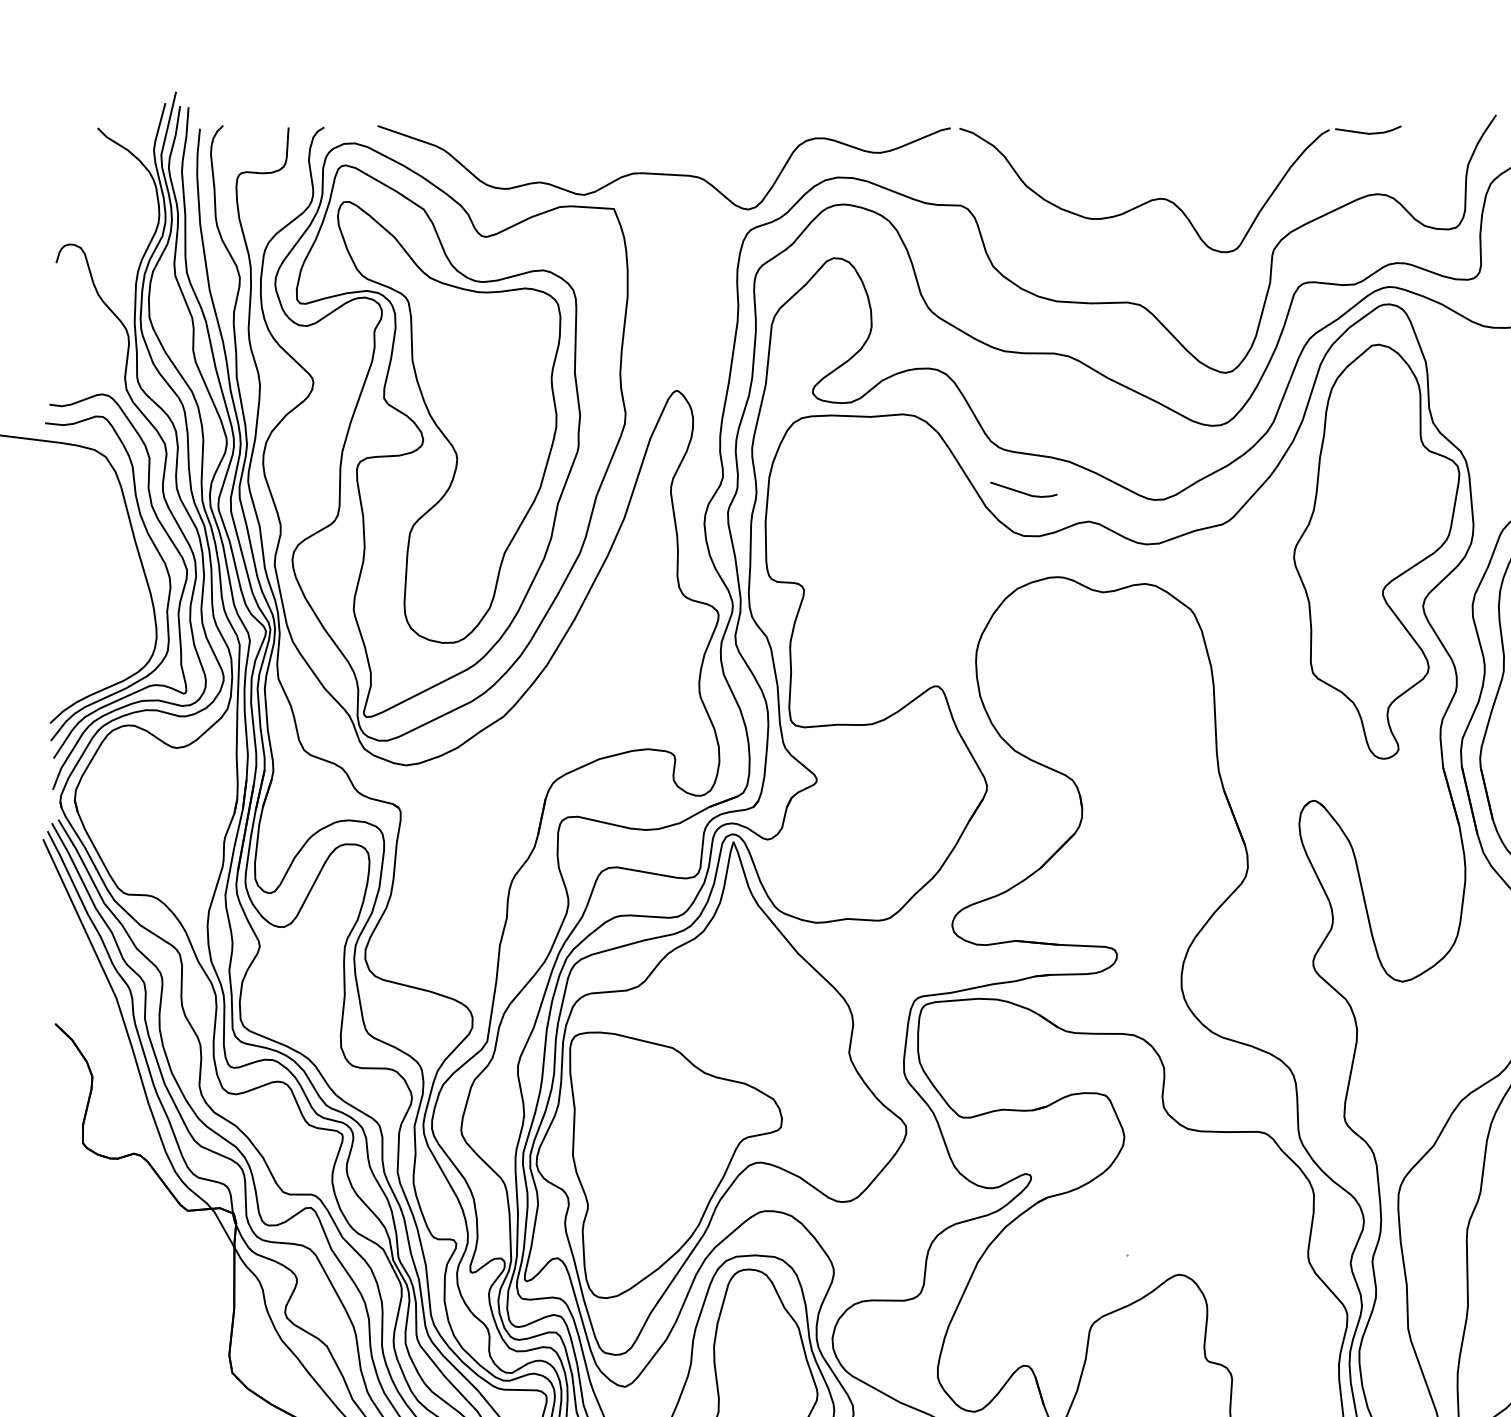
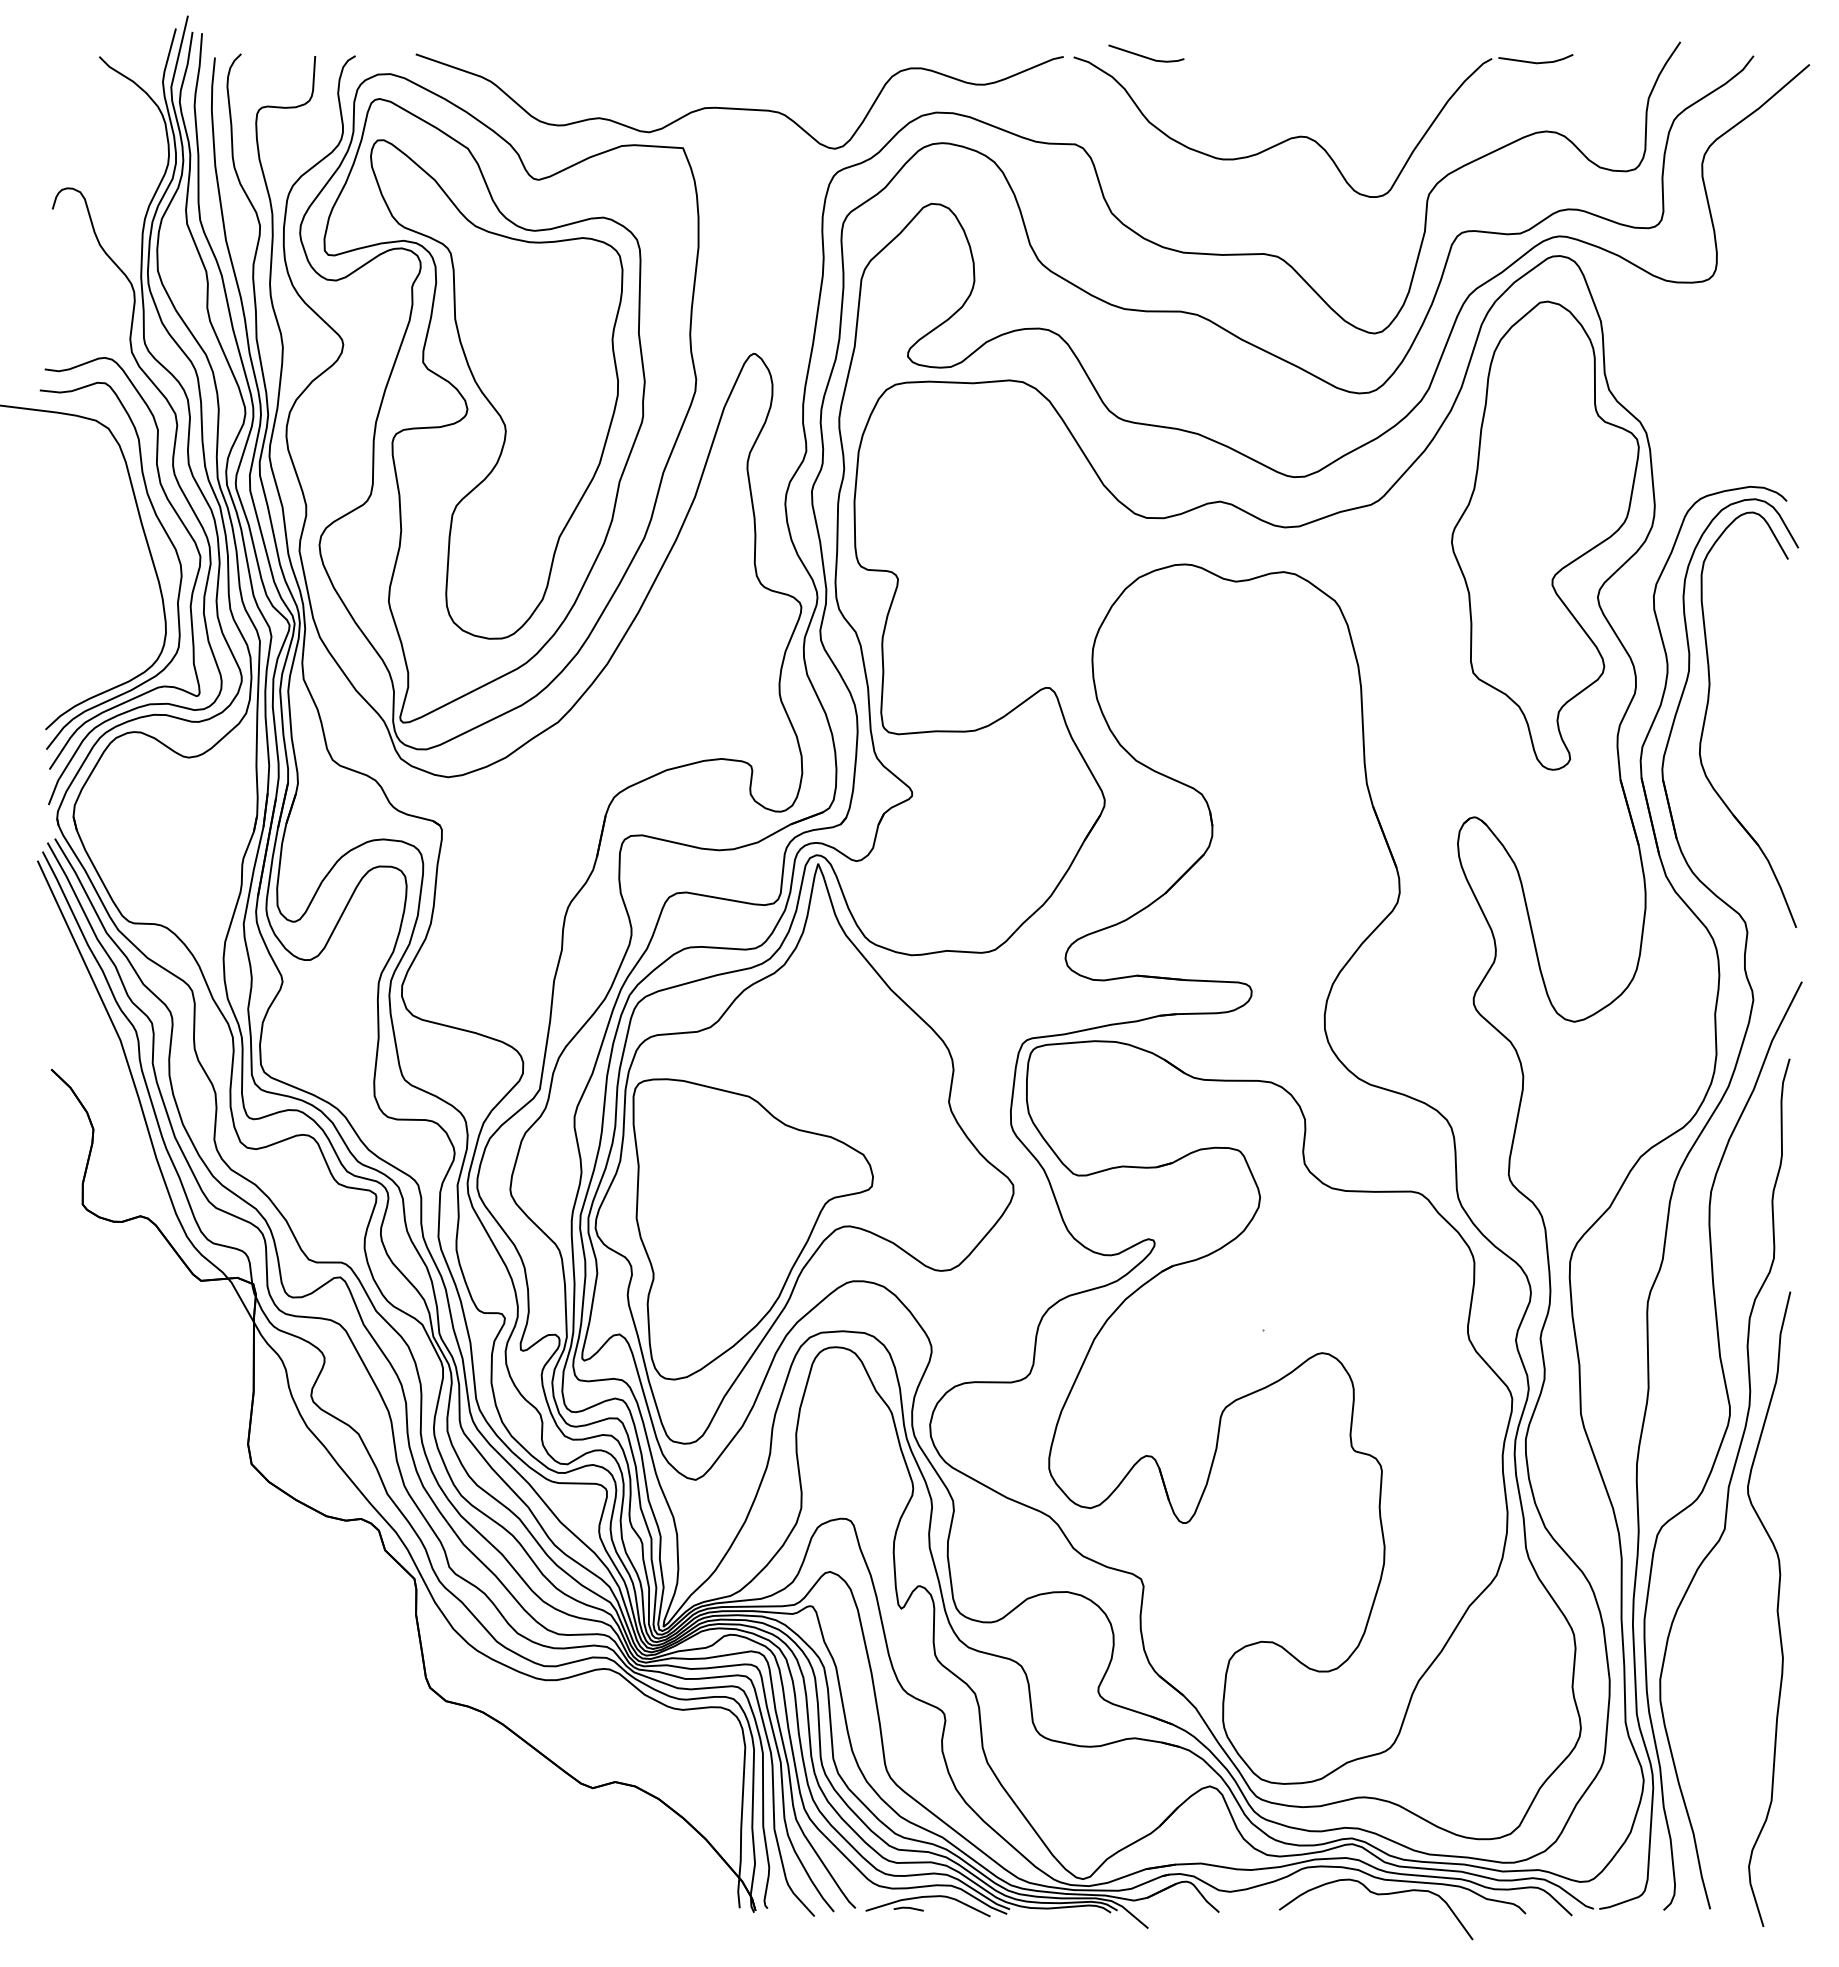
line: (1023, 492) -> (1146, 56), moved

